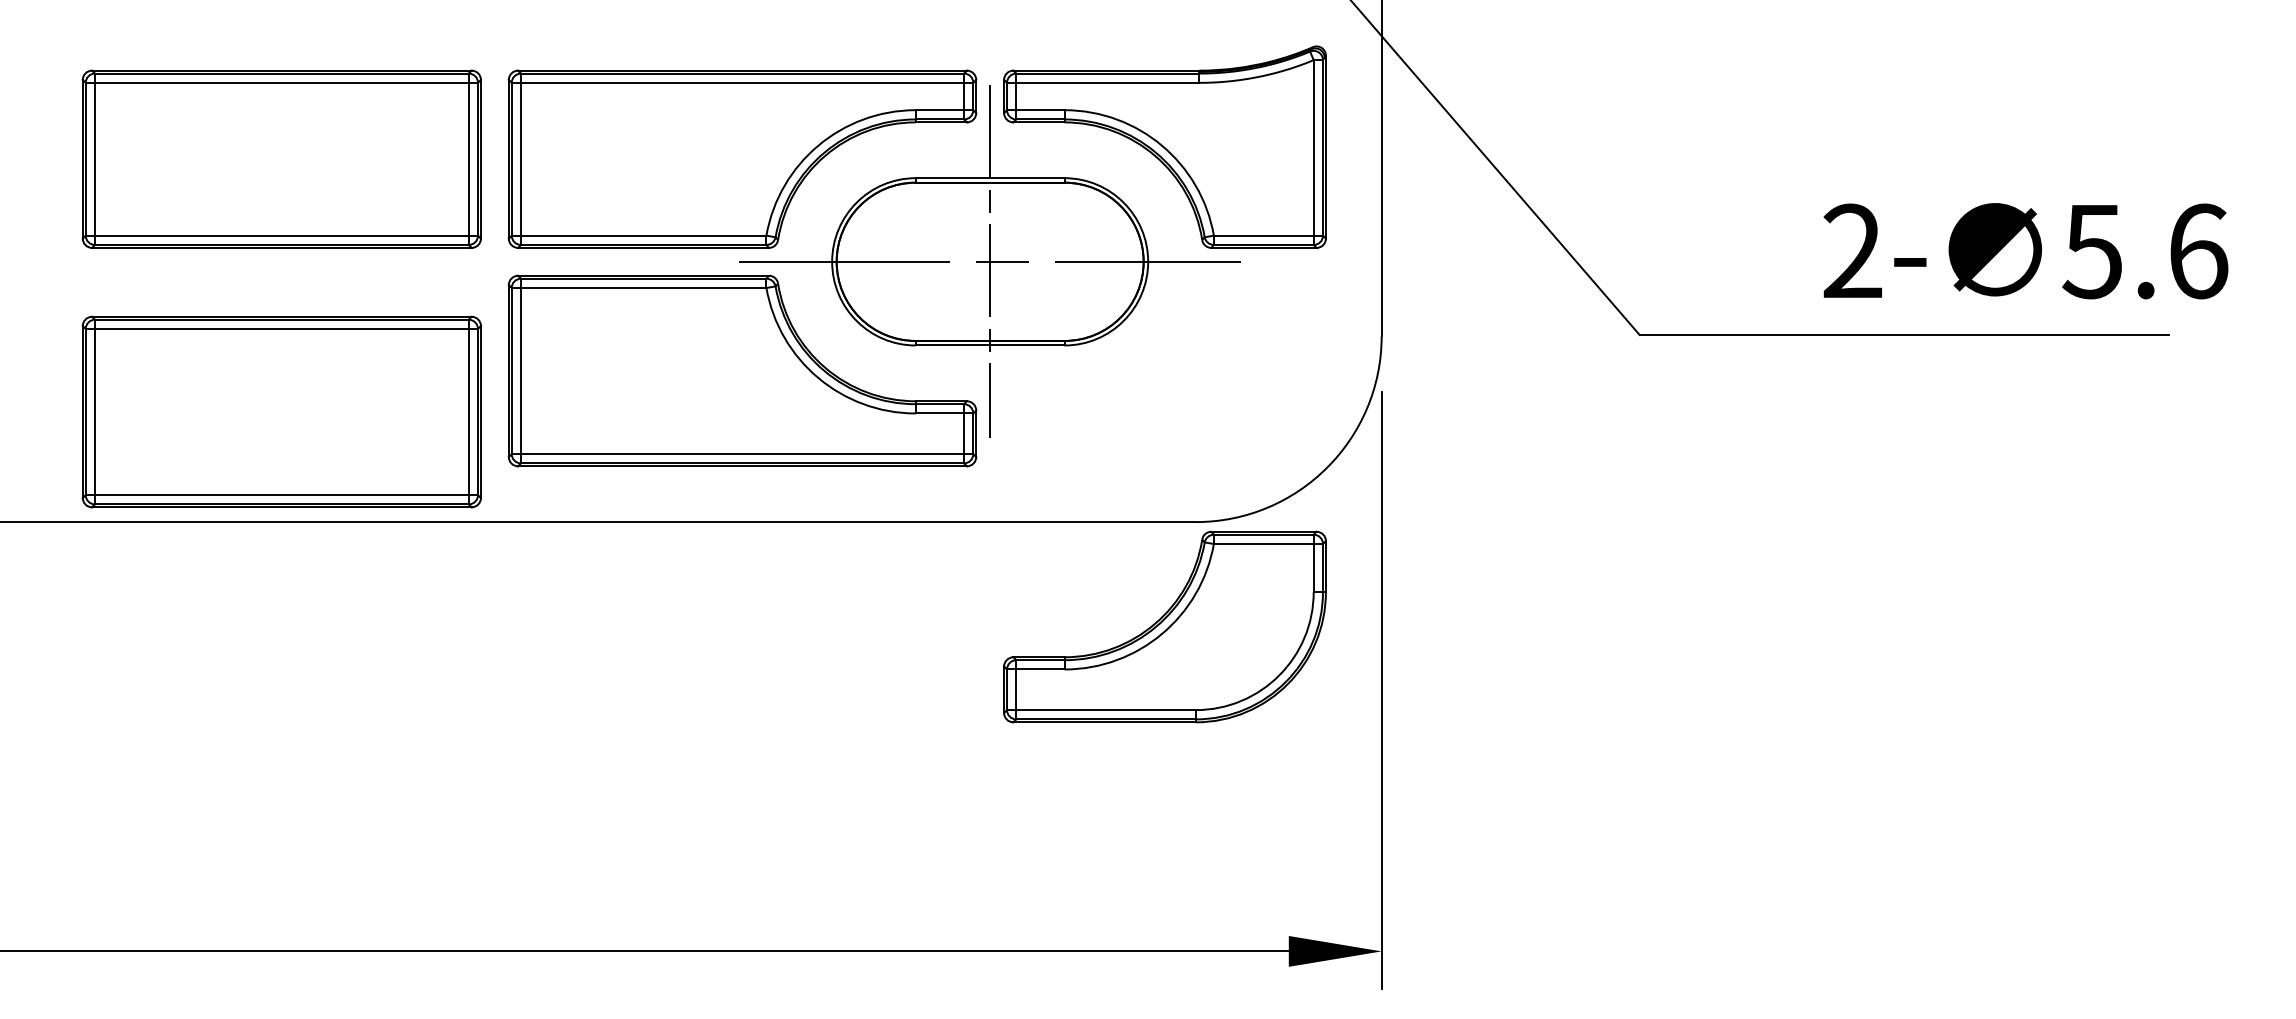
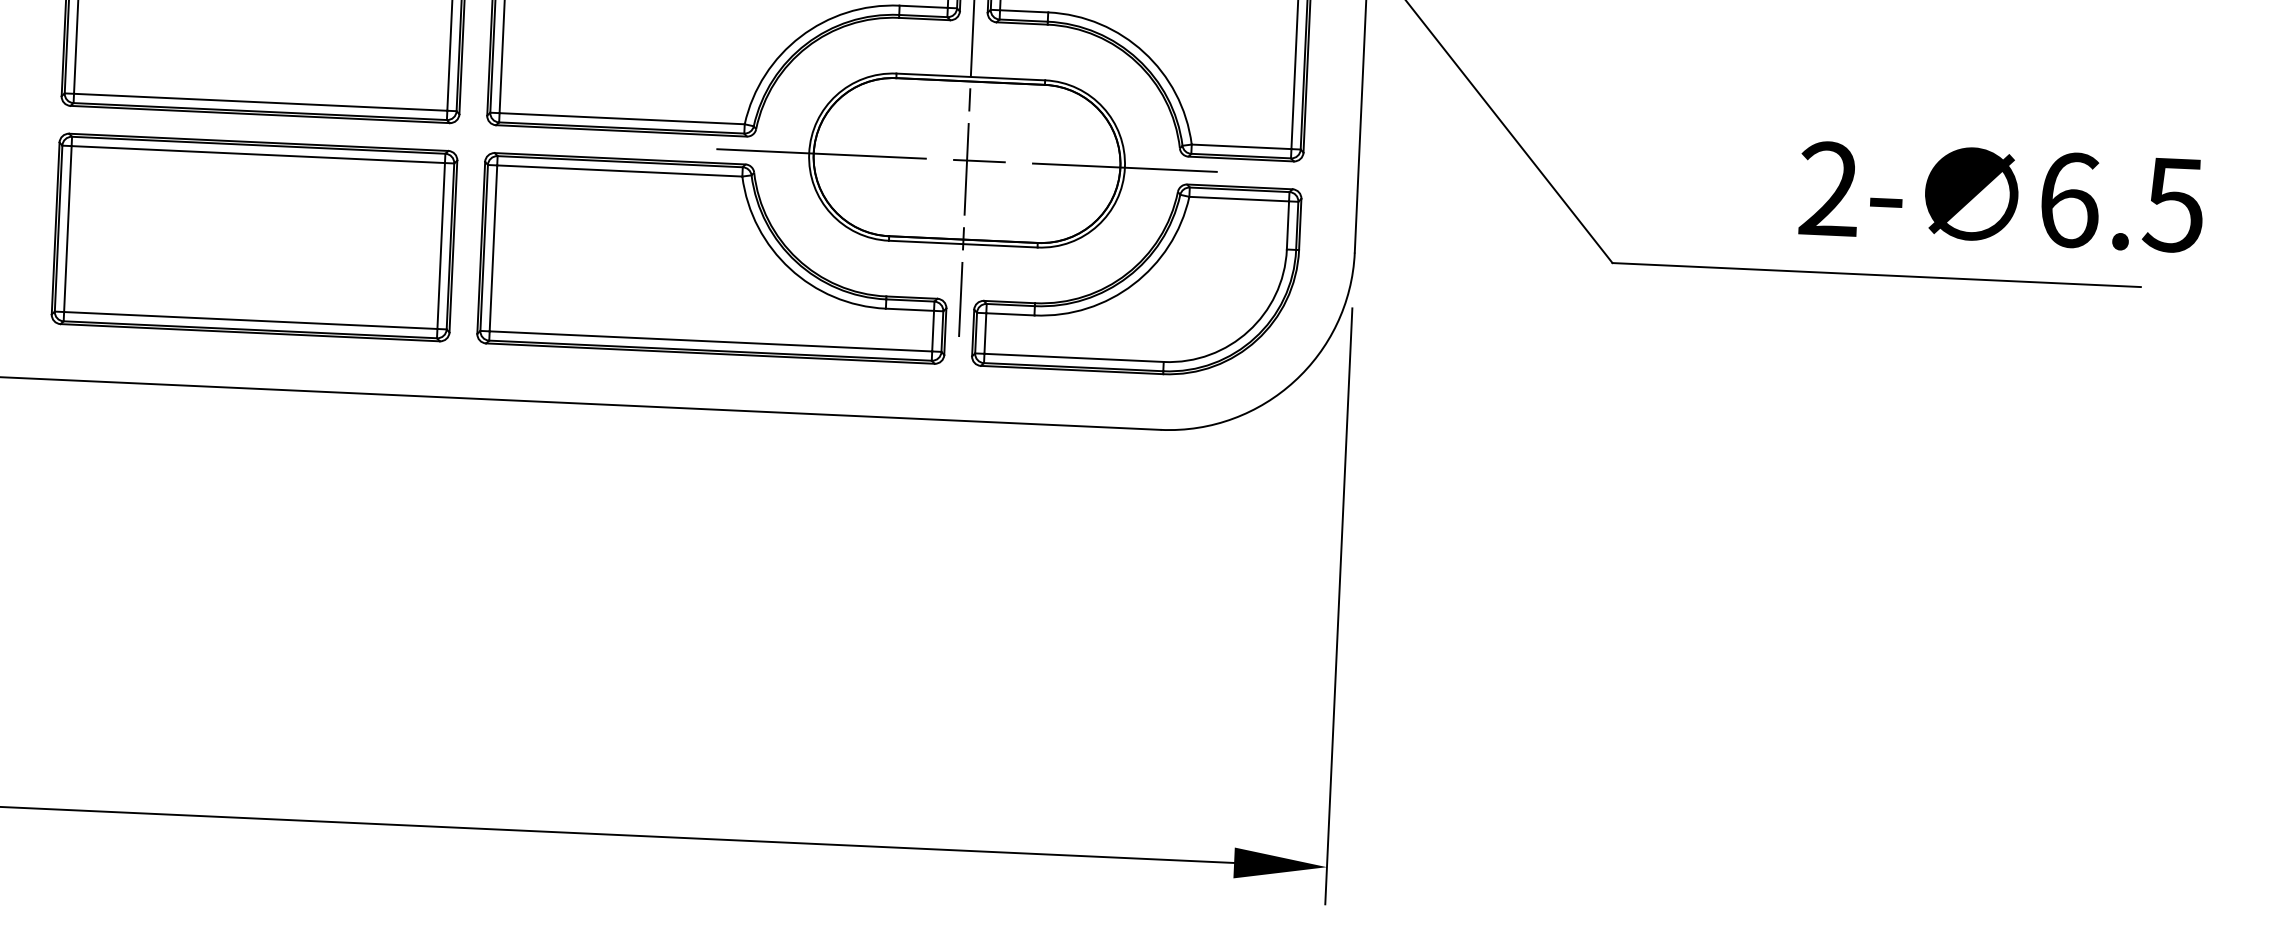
text: (2145, 251) -> (2121, 202), 5.6 -> 6.5
part: (281, 411) -> (254, 236), moved
part: (1164, 626) -> (1136, 277), moved

